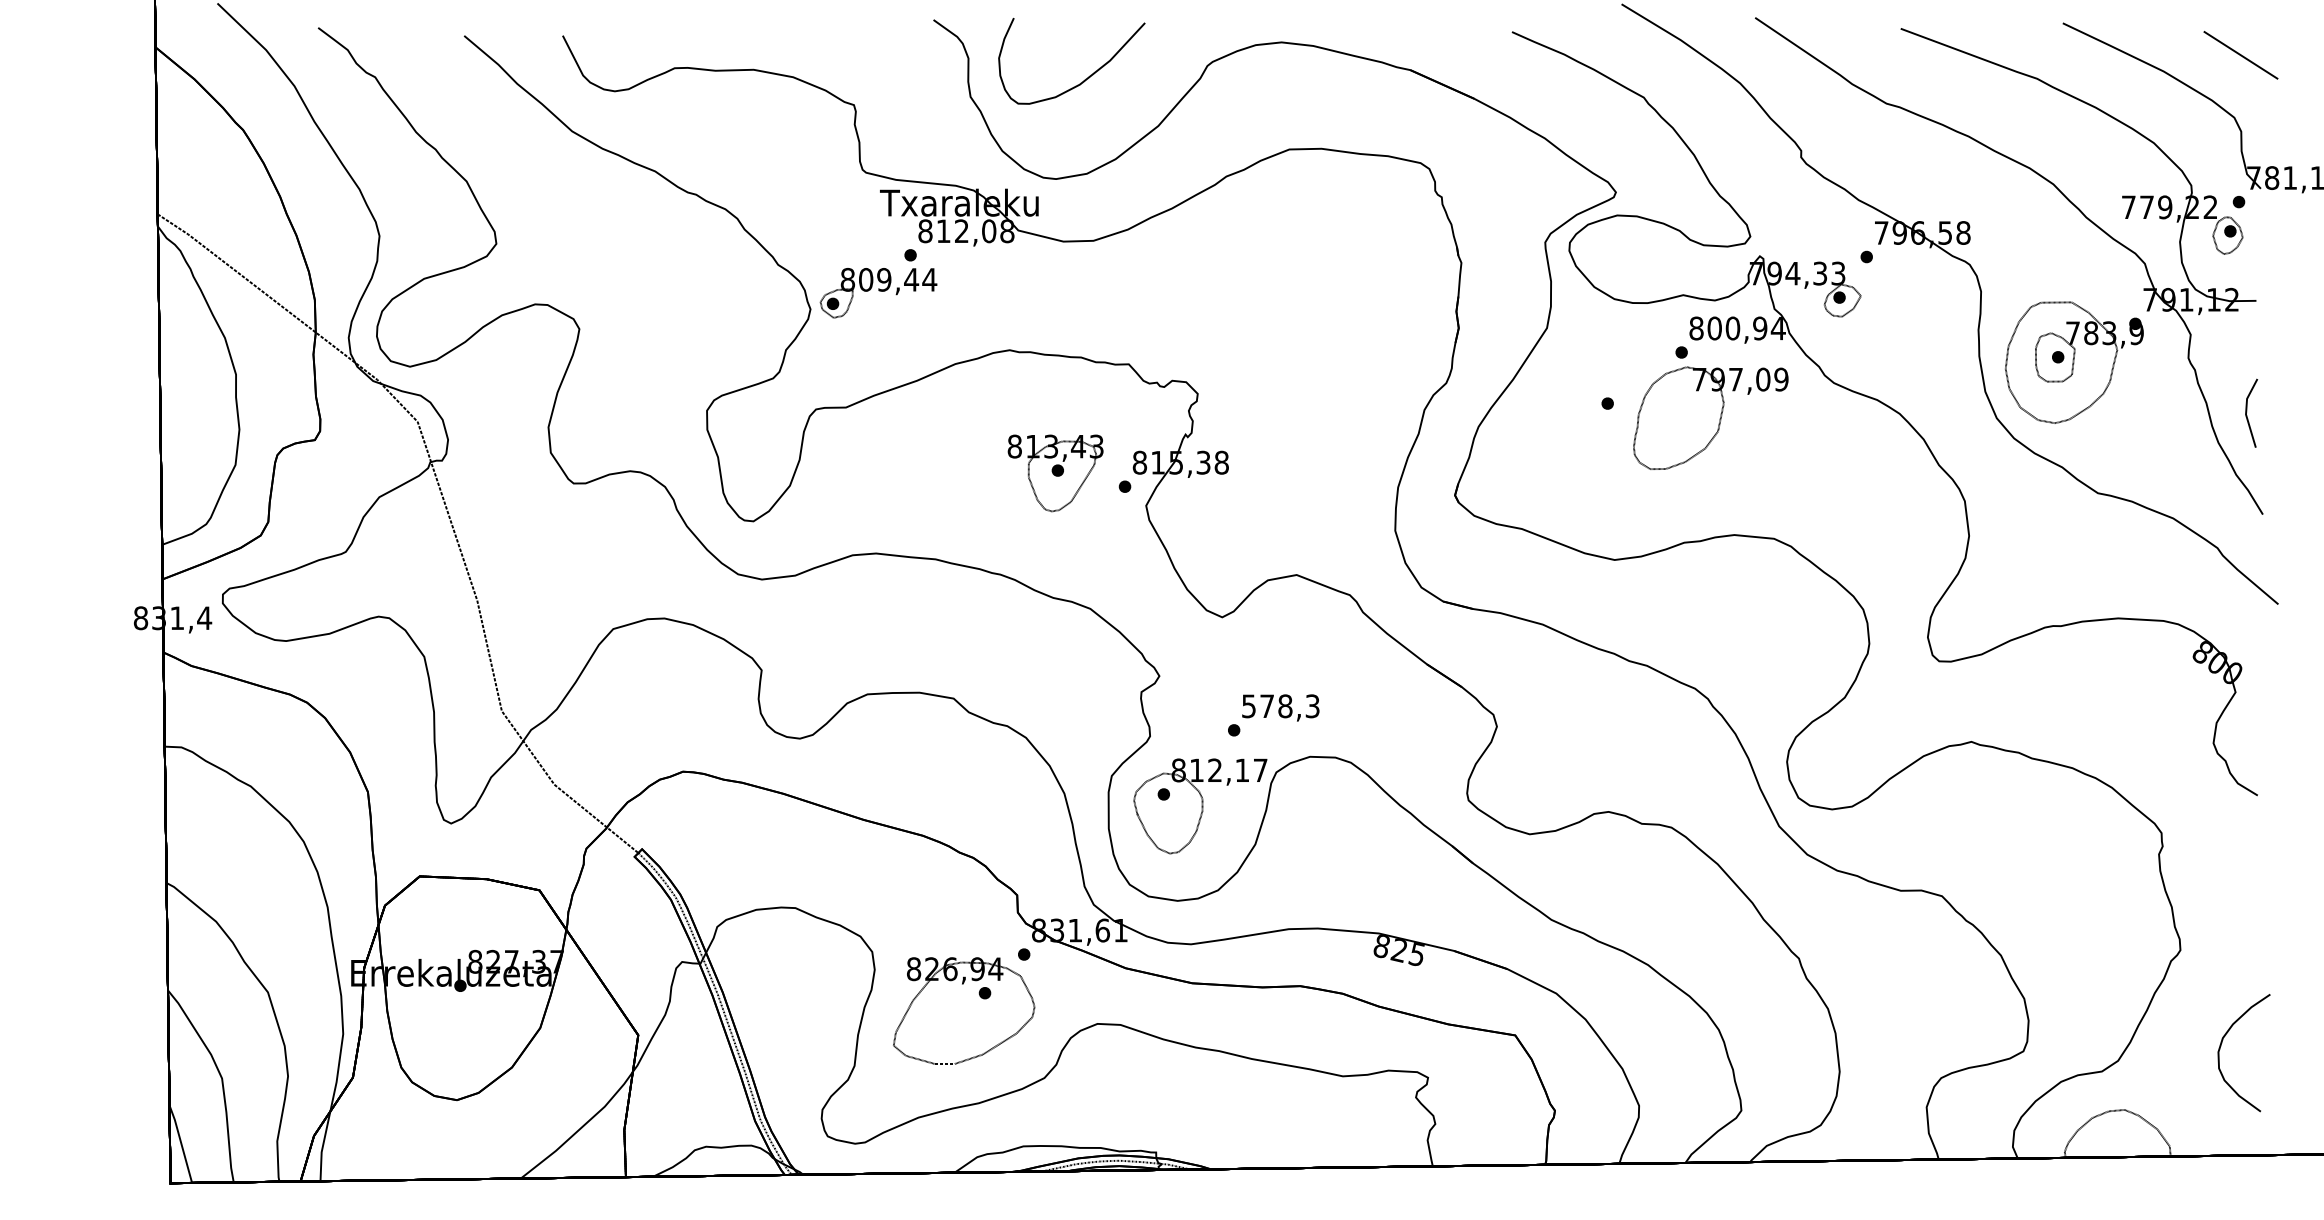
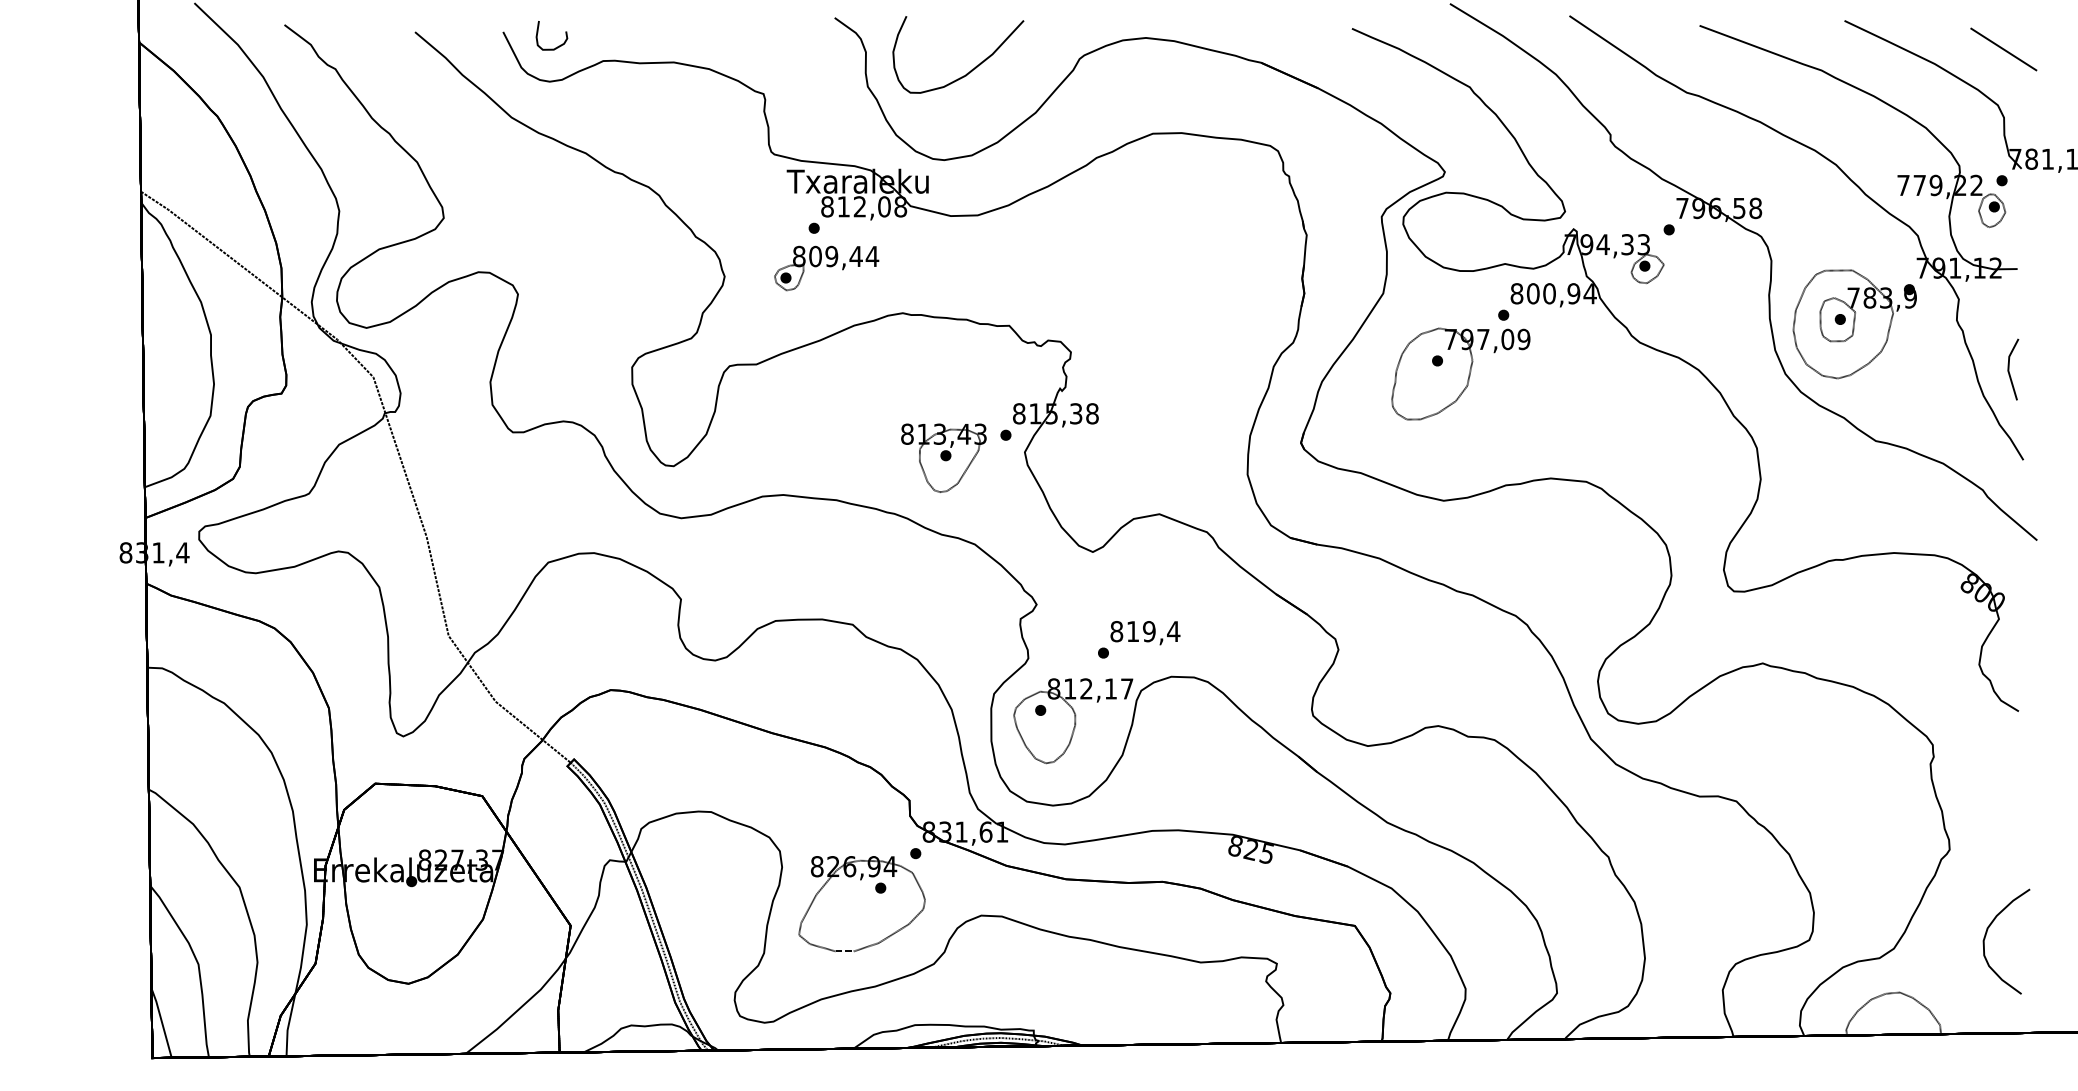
curve: (624, 51) -> (558, 46), added
part: (878, 293) -> (826, 268), moved
part: (1710, 417) -> (1460, 373), moved
part: (1055, 473) -> (943, 458), moved
text: (1281, 706) -> (1145, 631), 578,3 -> 819,4

